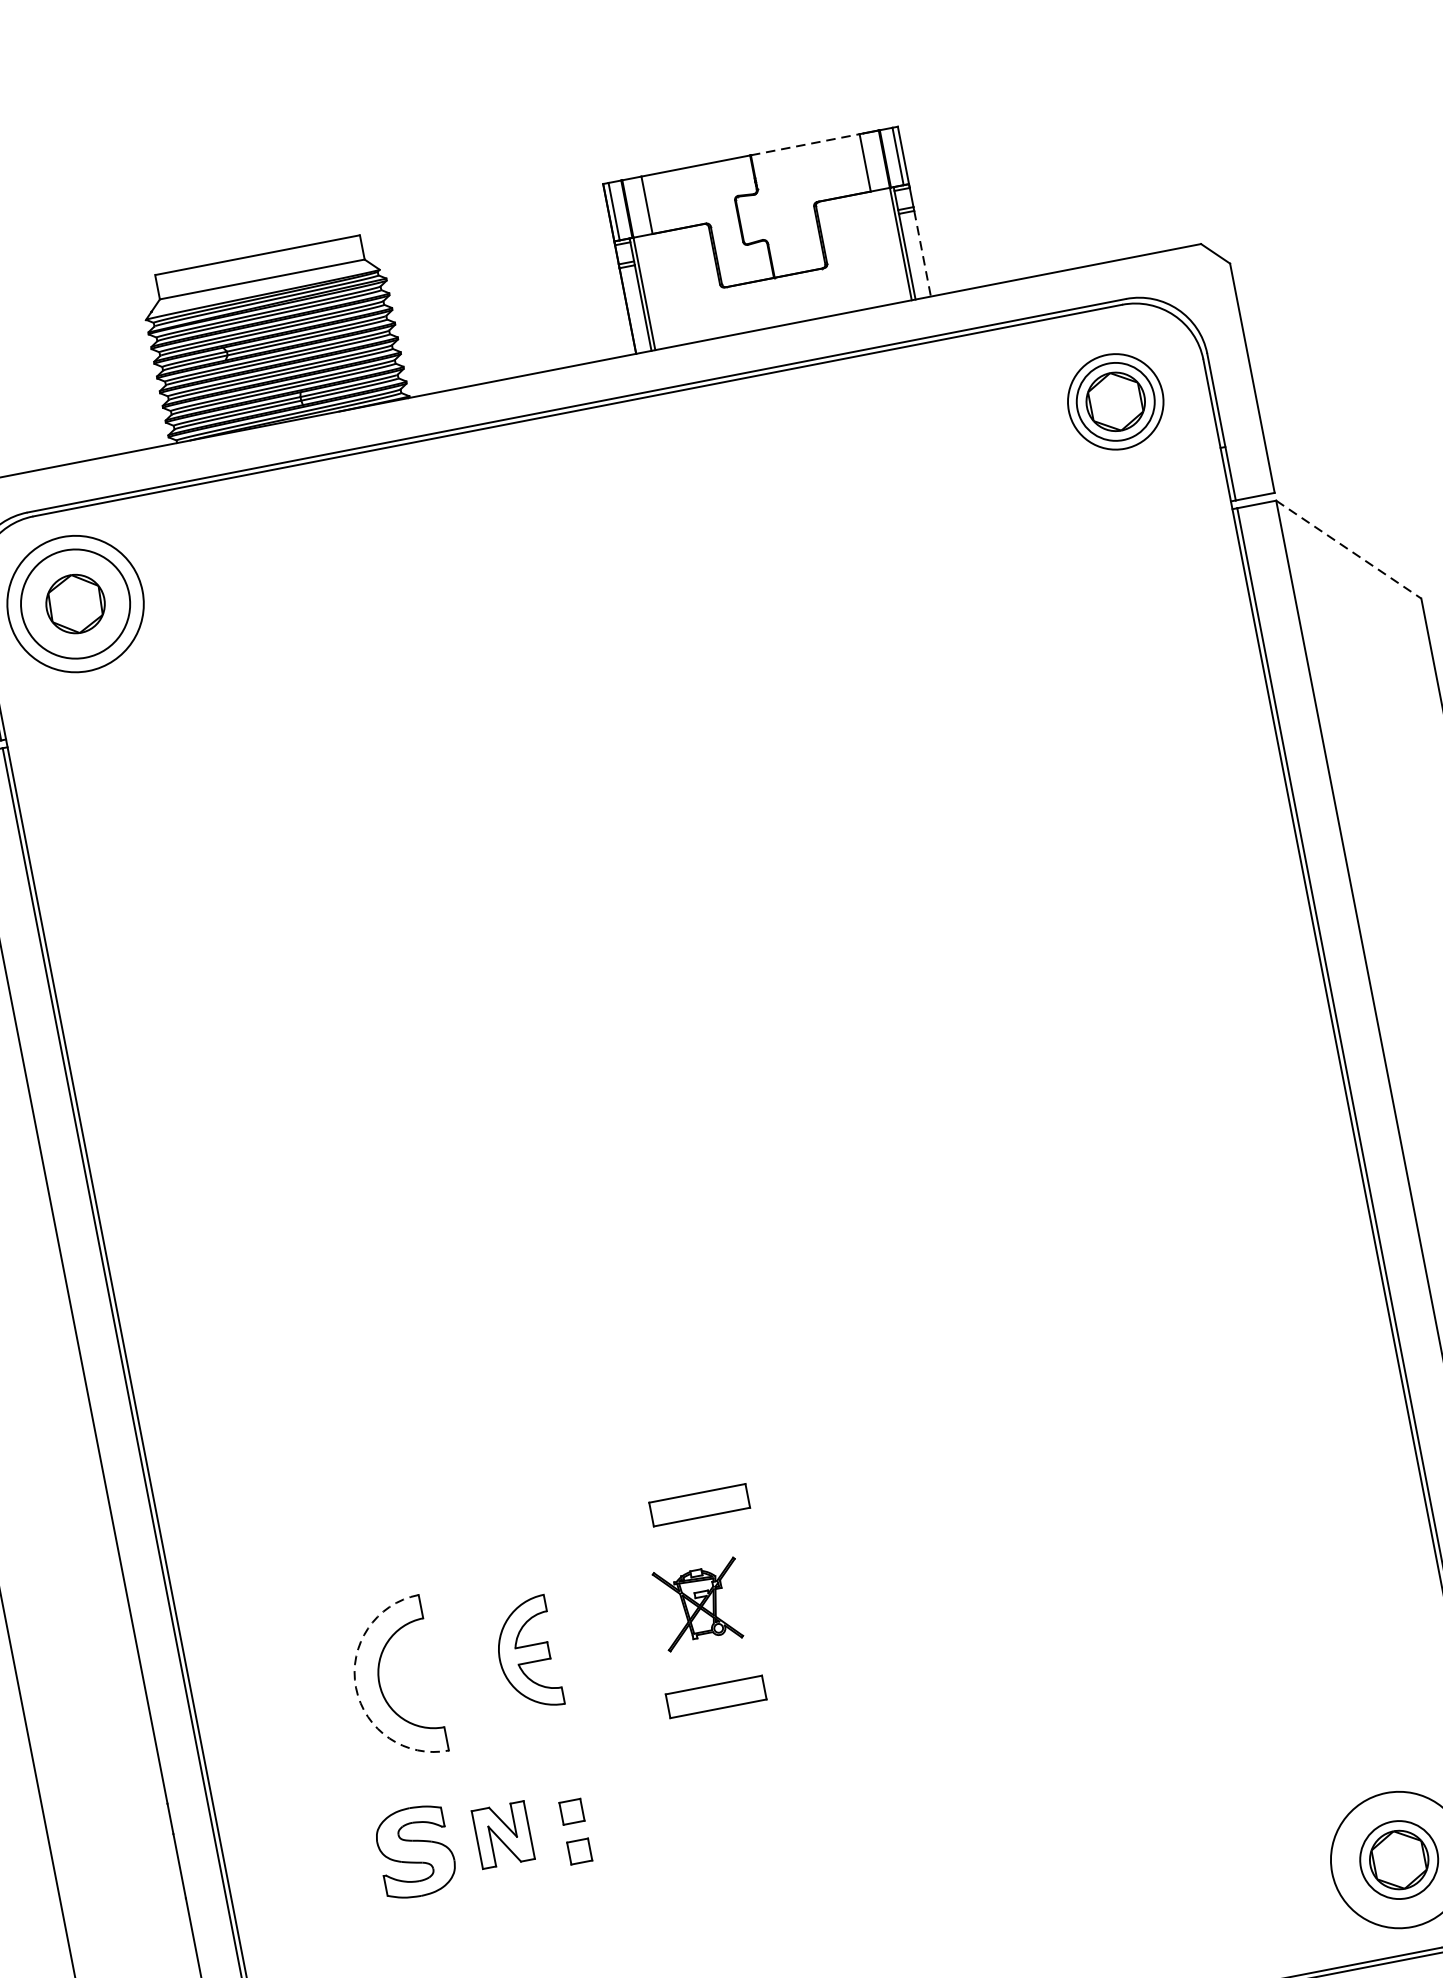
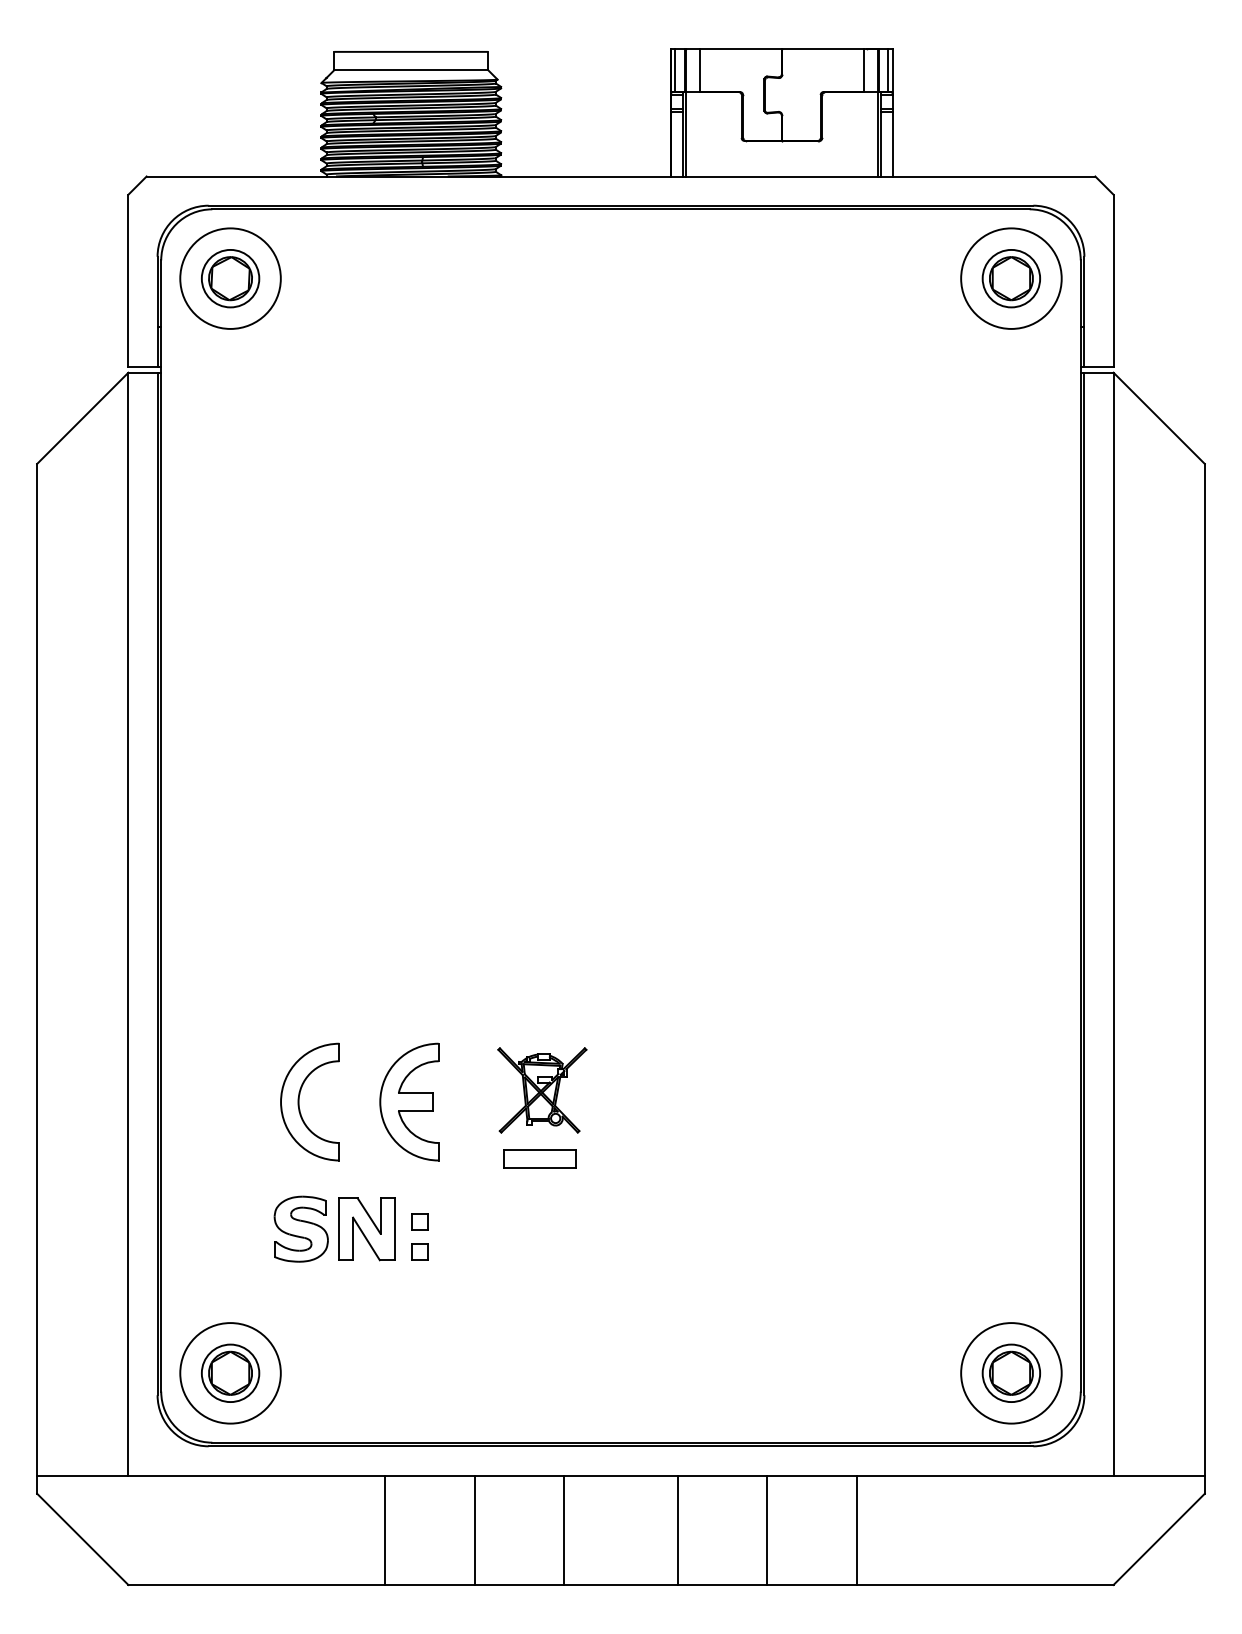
line: (804, 145) -> (822, 49), dashed -> solid
line: (922, 253) -> (892, 144), dashed -> solid
circle: (1115, 401) -> (1011, 278), size x1.43
line: (1349, 549) -> (1159, 418), dashed -> solid
circle: (75, 603) -> (230, 278), size x0.71
part: (698, 1504) -> (554, 1017), removed
part: (701, 1604) -> (542, 1090), size x1.43
part: (527, 1653) -> (409, 1101), size x1.43
arc: (356, 1688) -> (281, 1102), dashed -> solid
part: (502, 1835) -> (366, 1229), size x1.43

